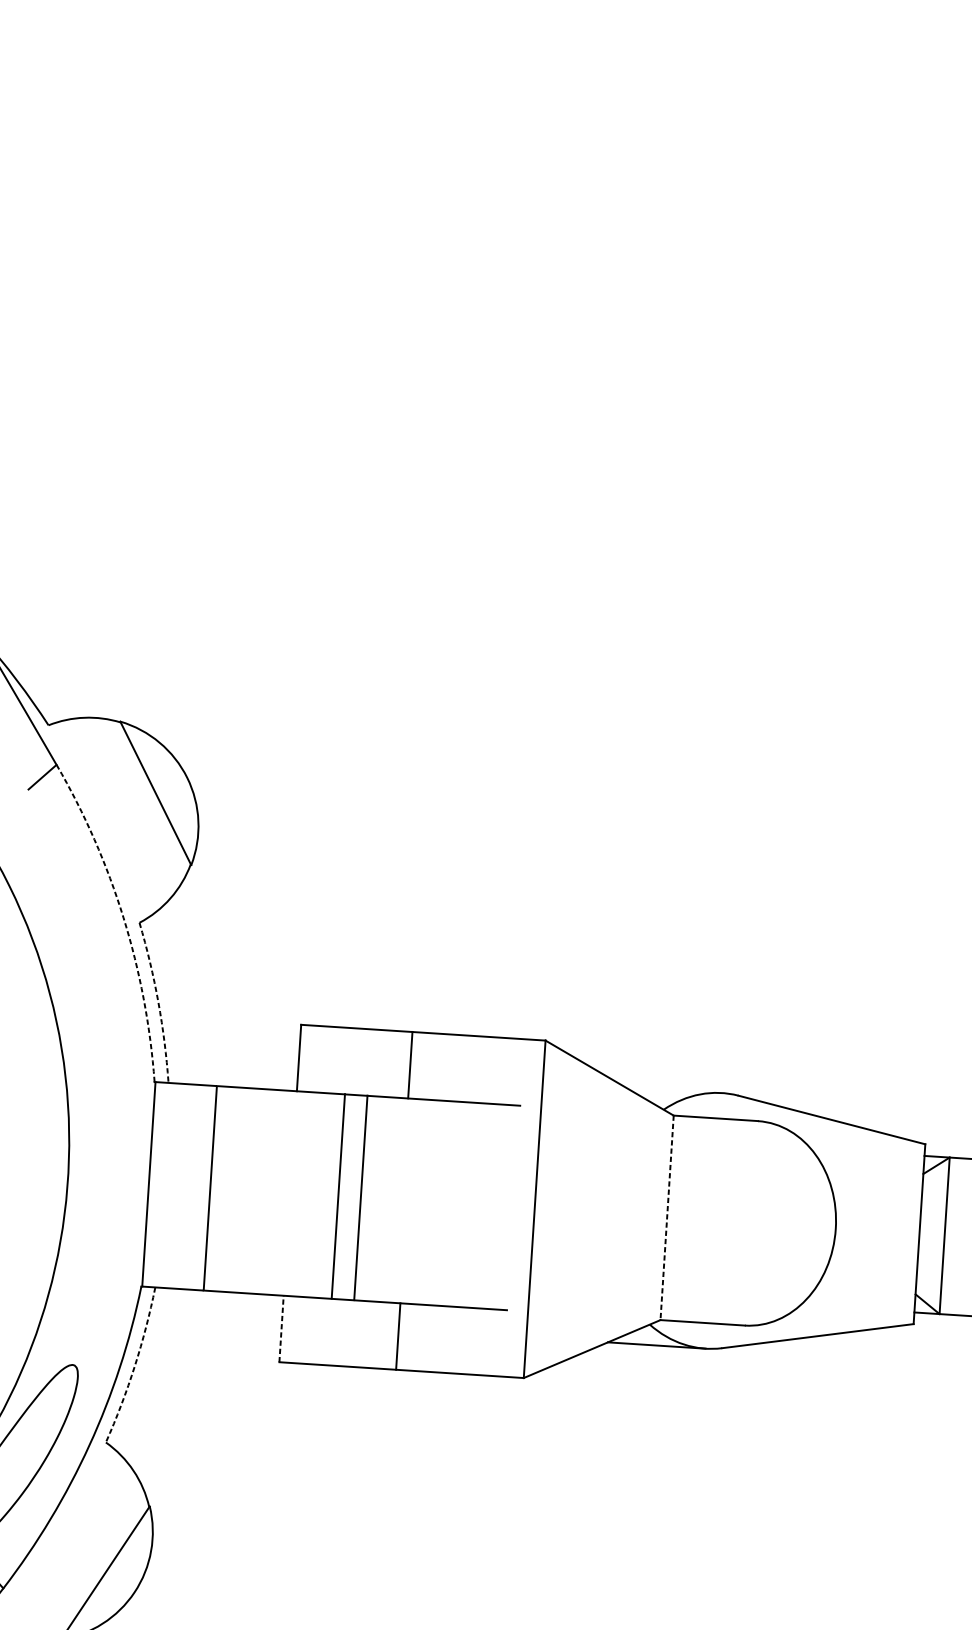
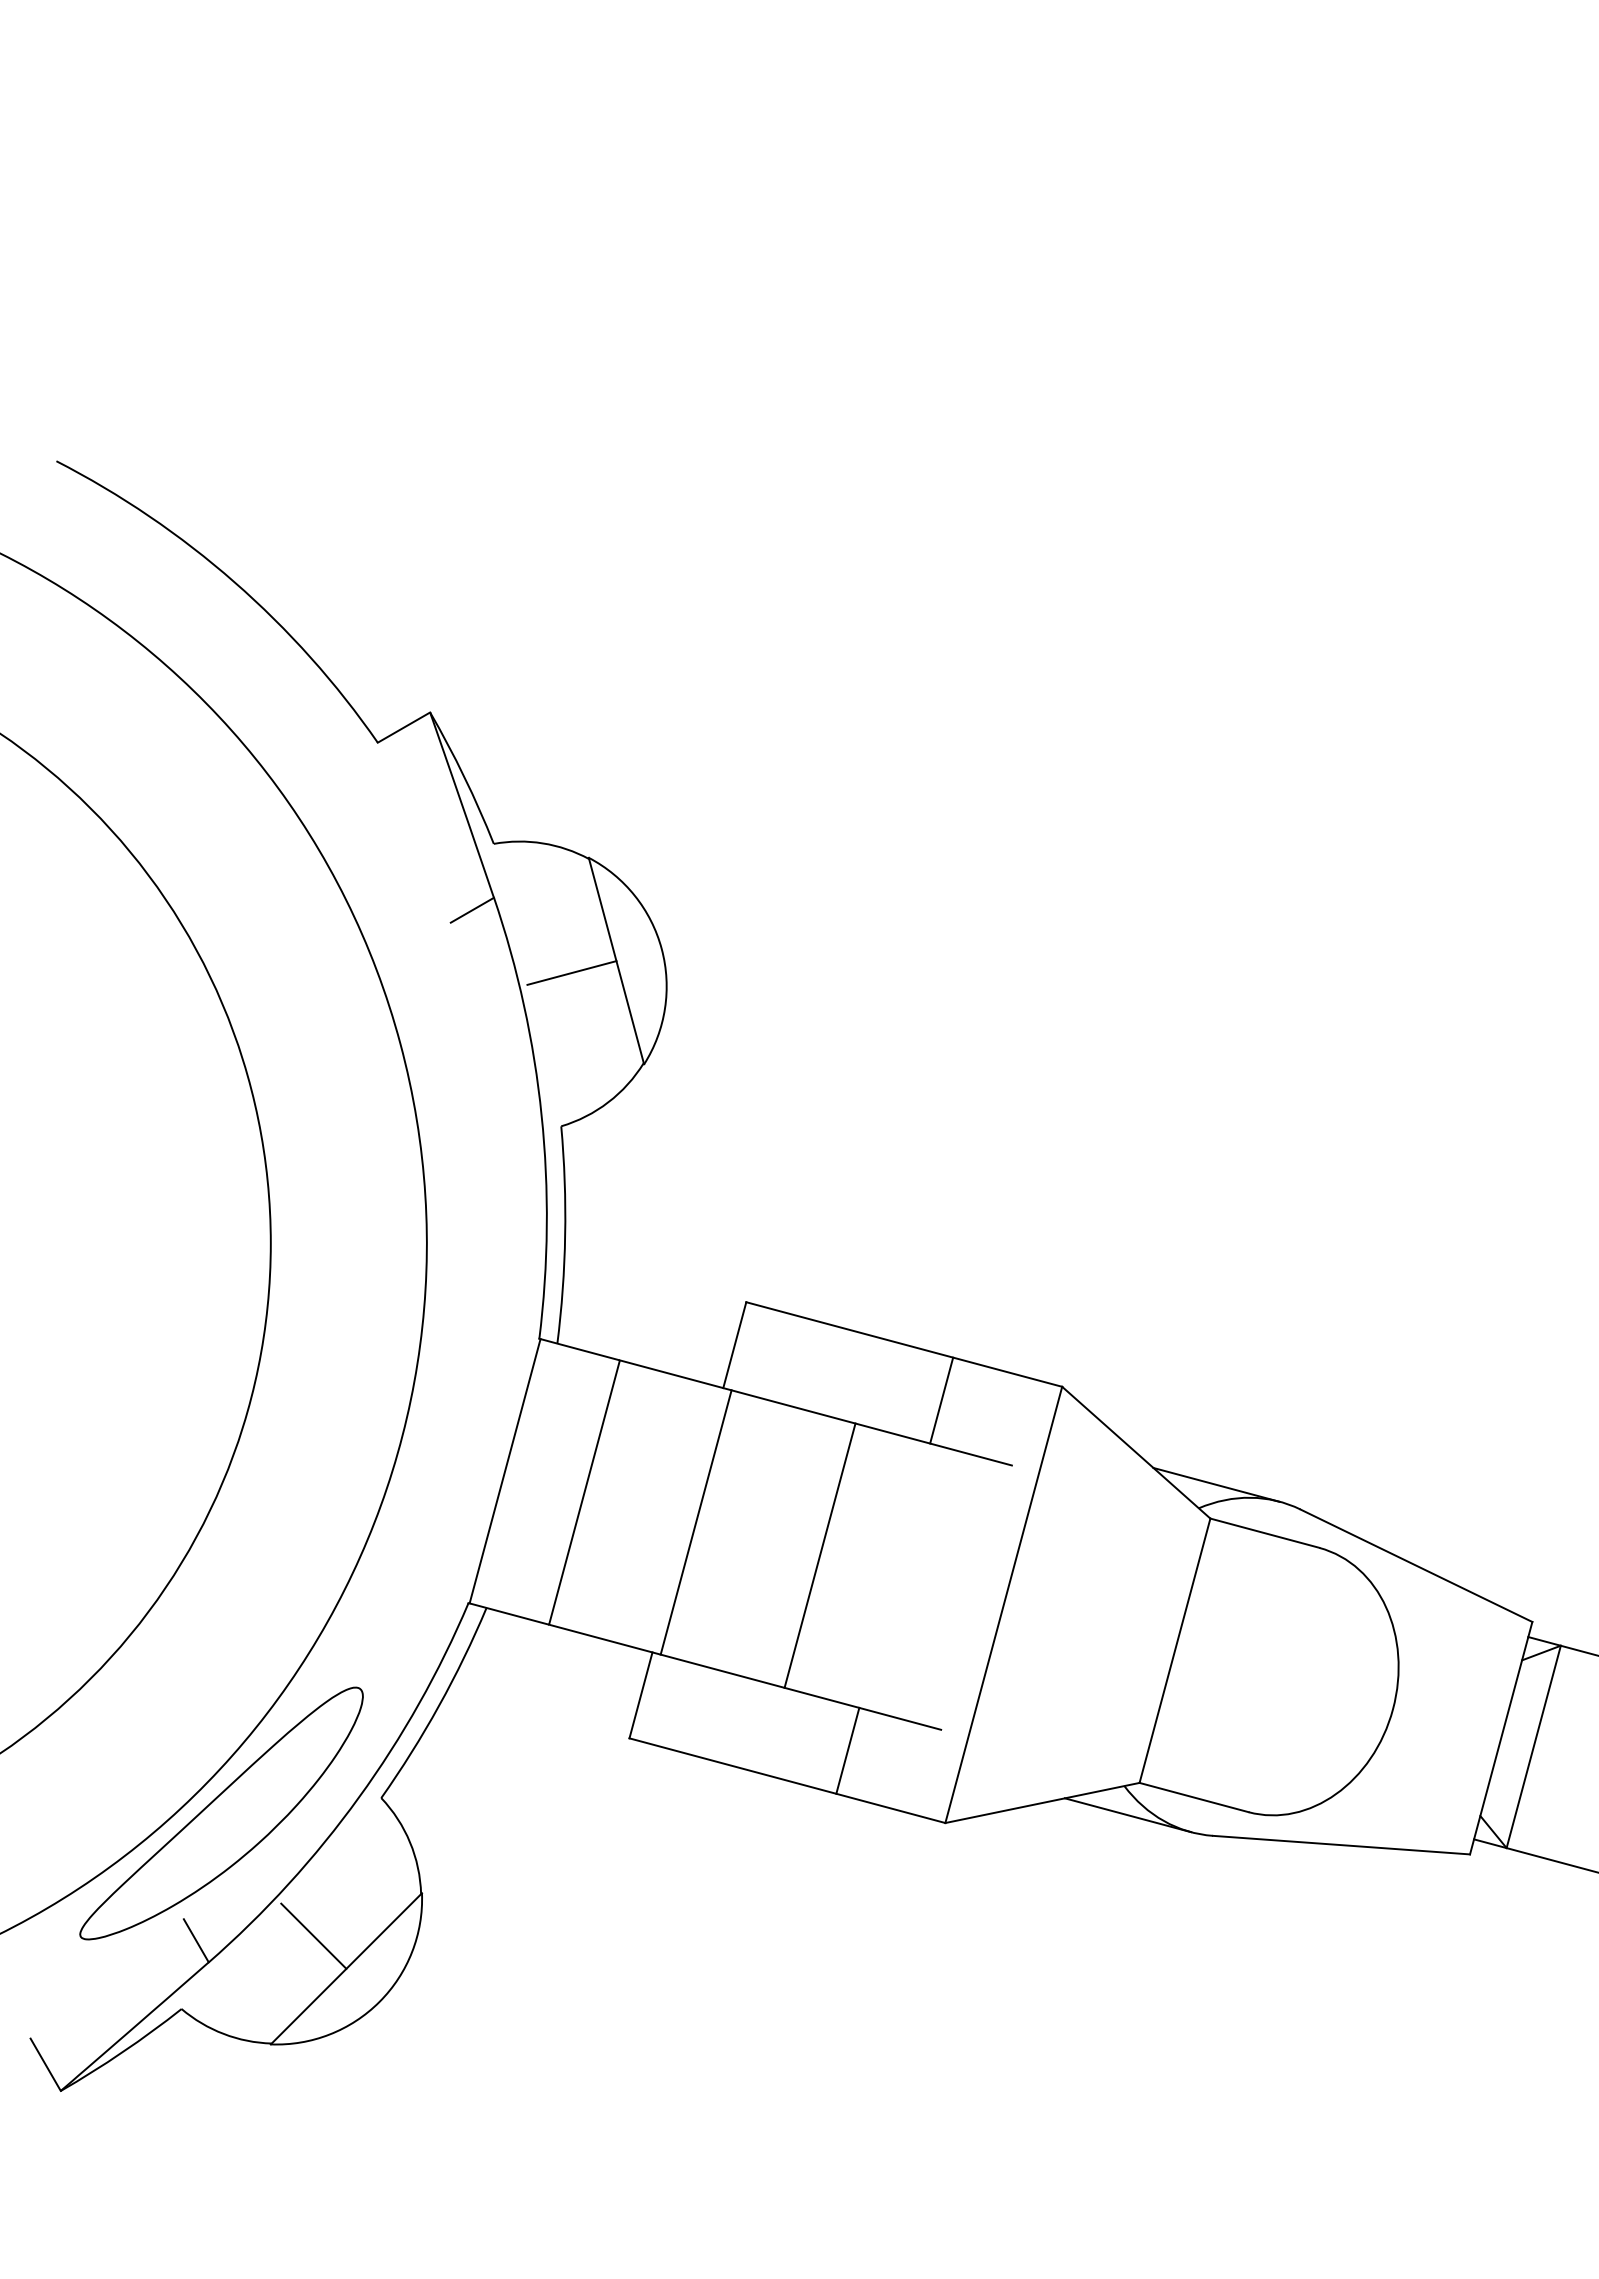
line: (124, 808) -> (571, 972), added
arc: (123, 917) -> (541, 1115), dashed -> solid
arc: (158, 1002) -> (565, 1235), dashed -> solid
line: (410, 1065) -> (941, 1400), moved
line: (673, 1089) -> (1216, 1484), added
line: (337, 1196) -> (819, 1555), moved
line: (360, 1198) -> (695, 1522), moved
line: (667, 1217) -> (1175, 1650), dashed -> solid
line: (281, 1328) -> (641, 1694), dashed -> solid
line: (397, 1336) -> (847, 1750), moved
arc: (135, 1365) -> (439, 1705), dashed -> solid
line: (76, 1553) -> (313, 1935), added

